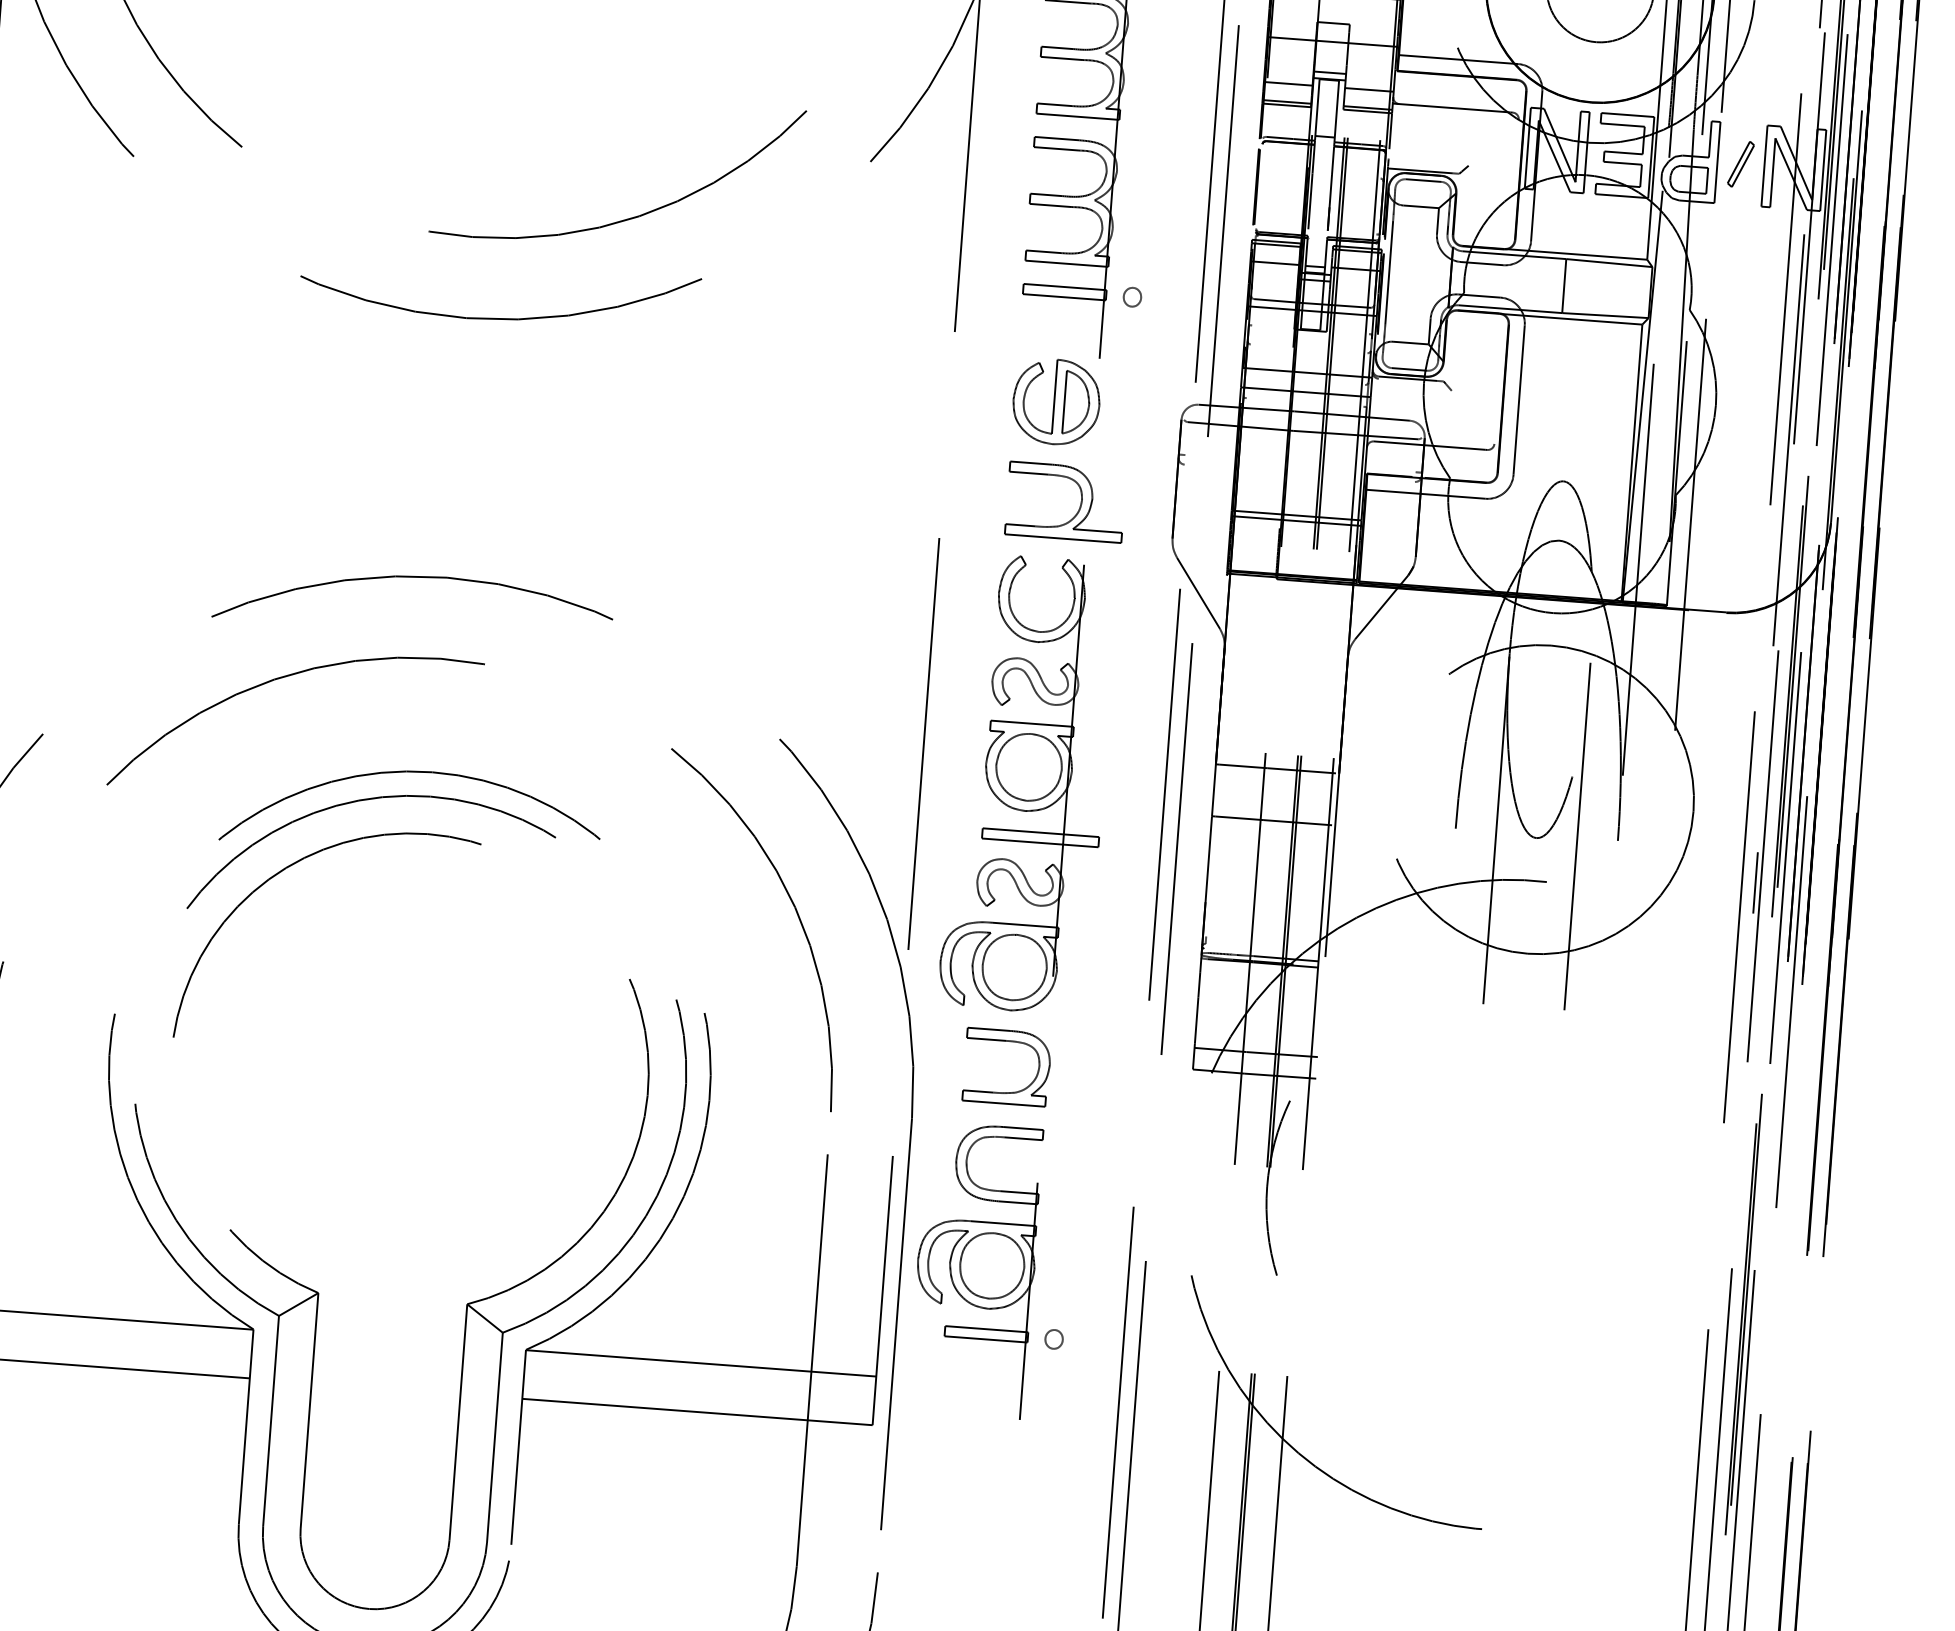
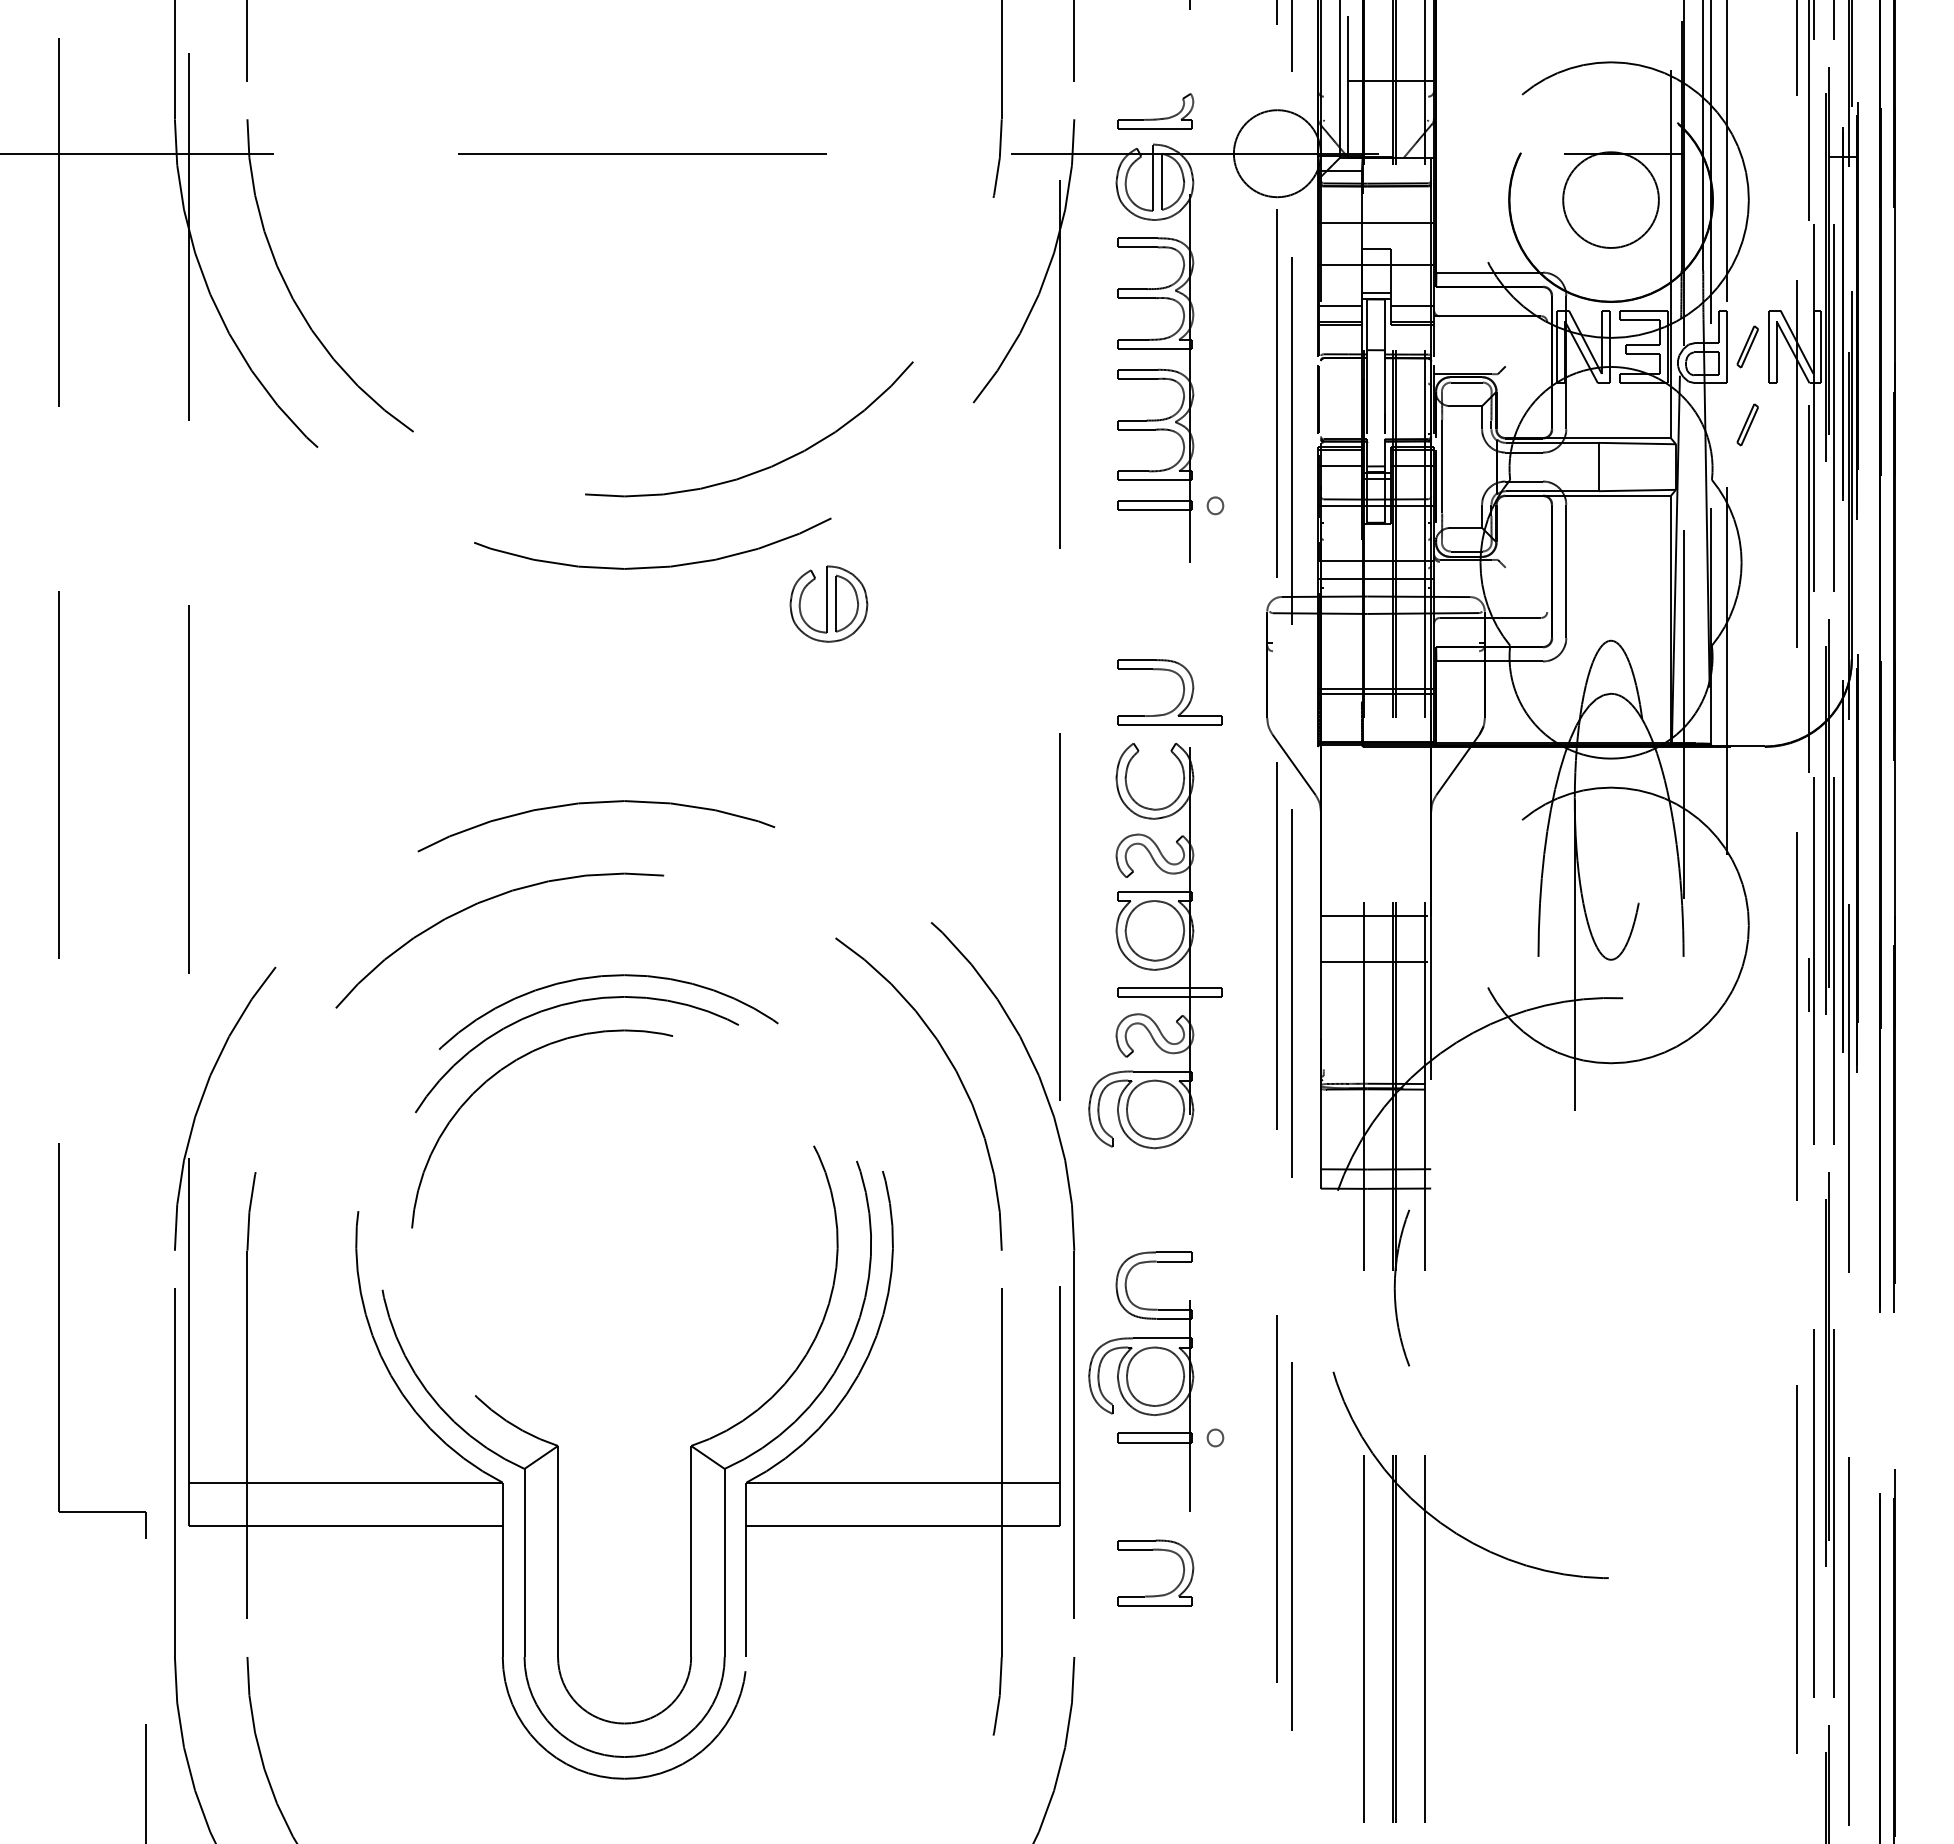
part: (1734, 251) -> (1747, 424), added
part: (1056, 401) -> (828, 603), moved
line: (1577, 836) -> (1647, 955), removed
part: (1009, 1042) -> (1155, 1550), moved

